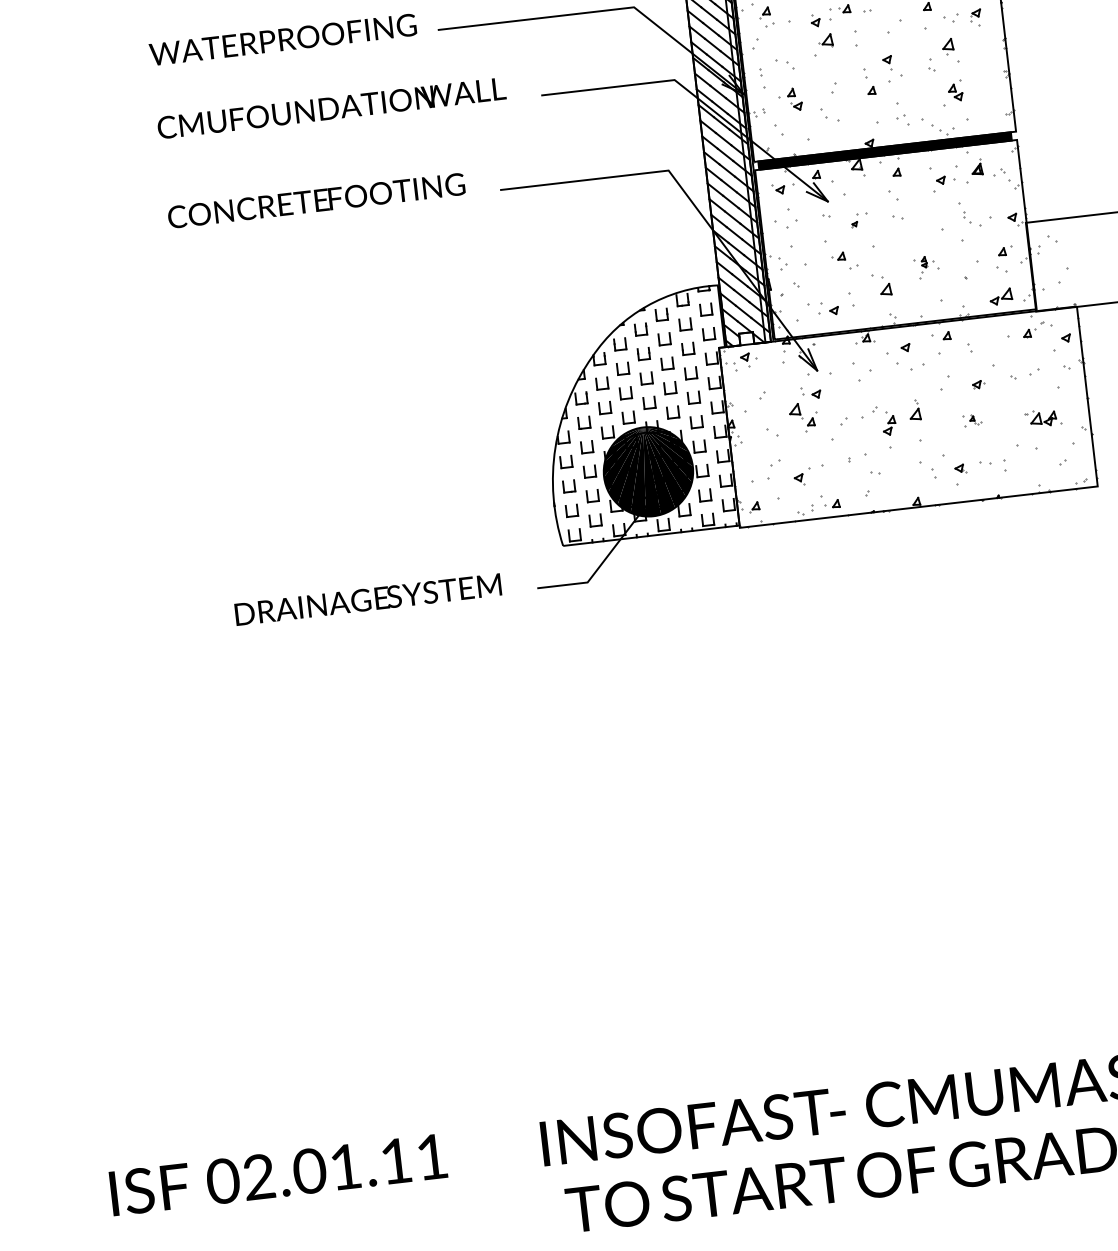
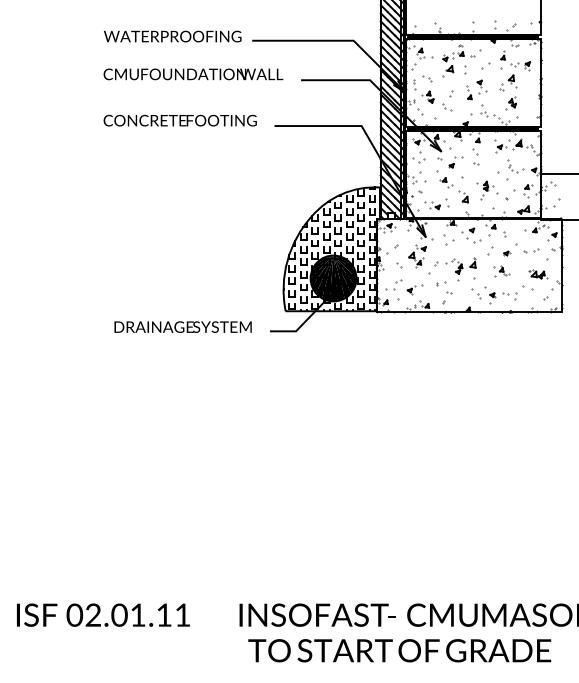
part: (858, 220) -> (455, 162), size x1.67
part: (926, 267) -> (487, 190), size x1.67
part: (971, 420) -> (501, 271), size x1.67

